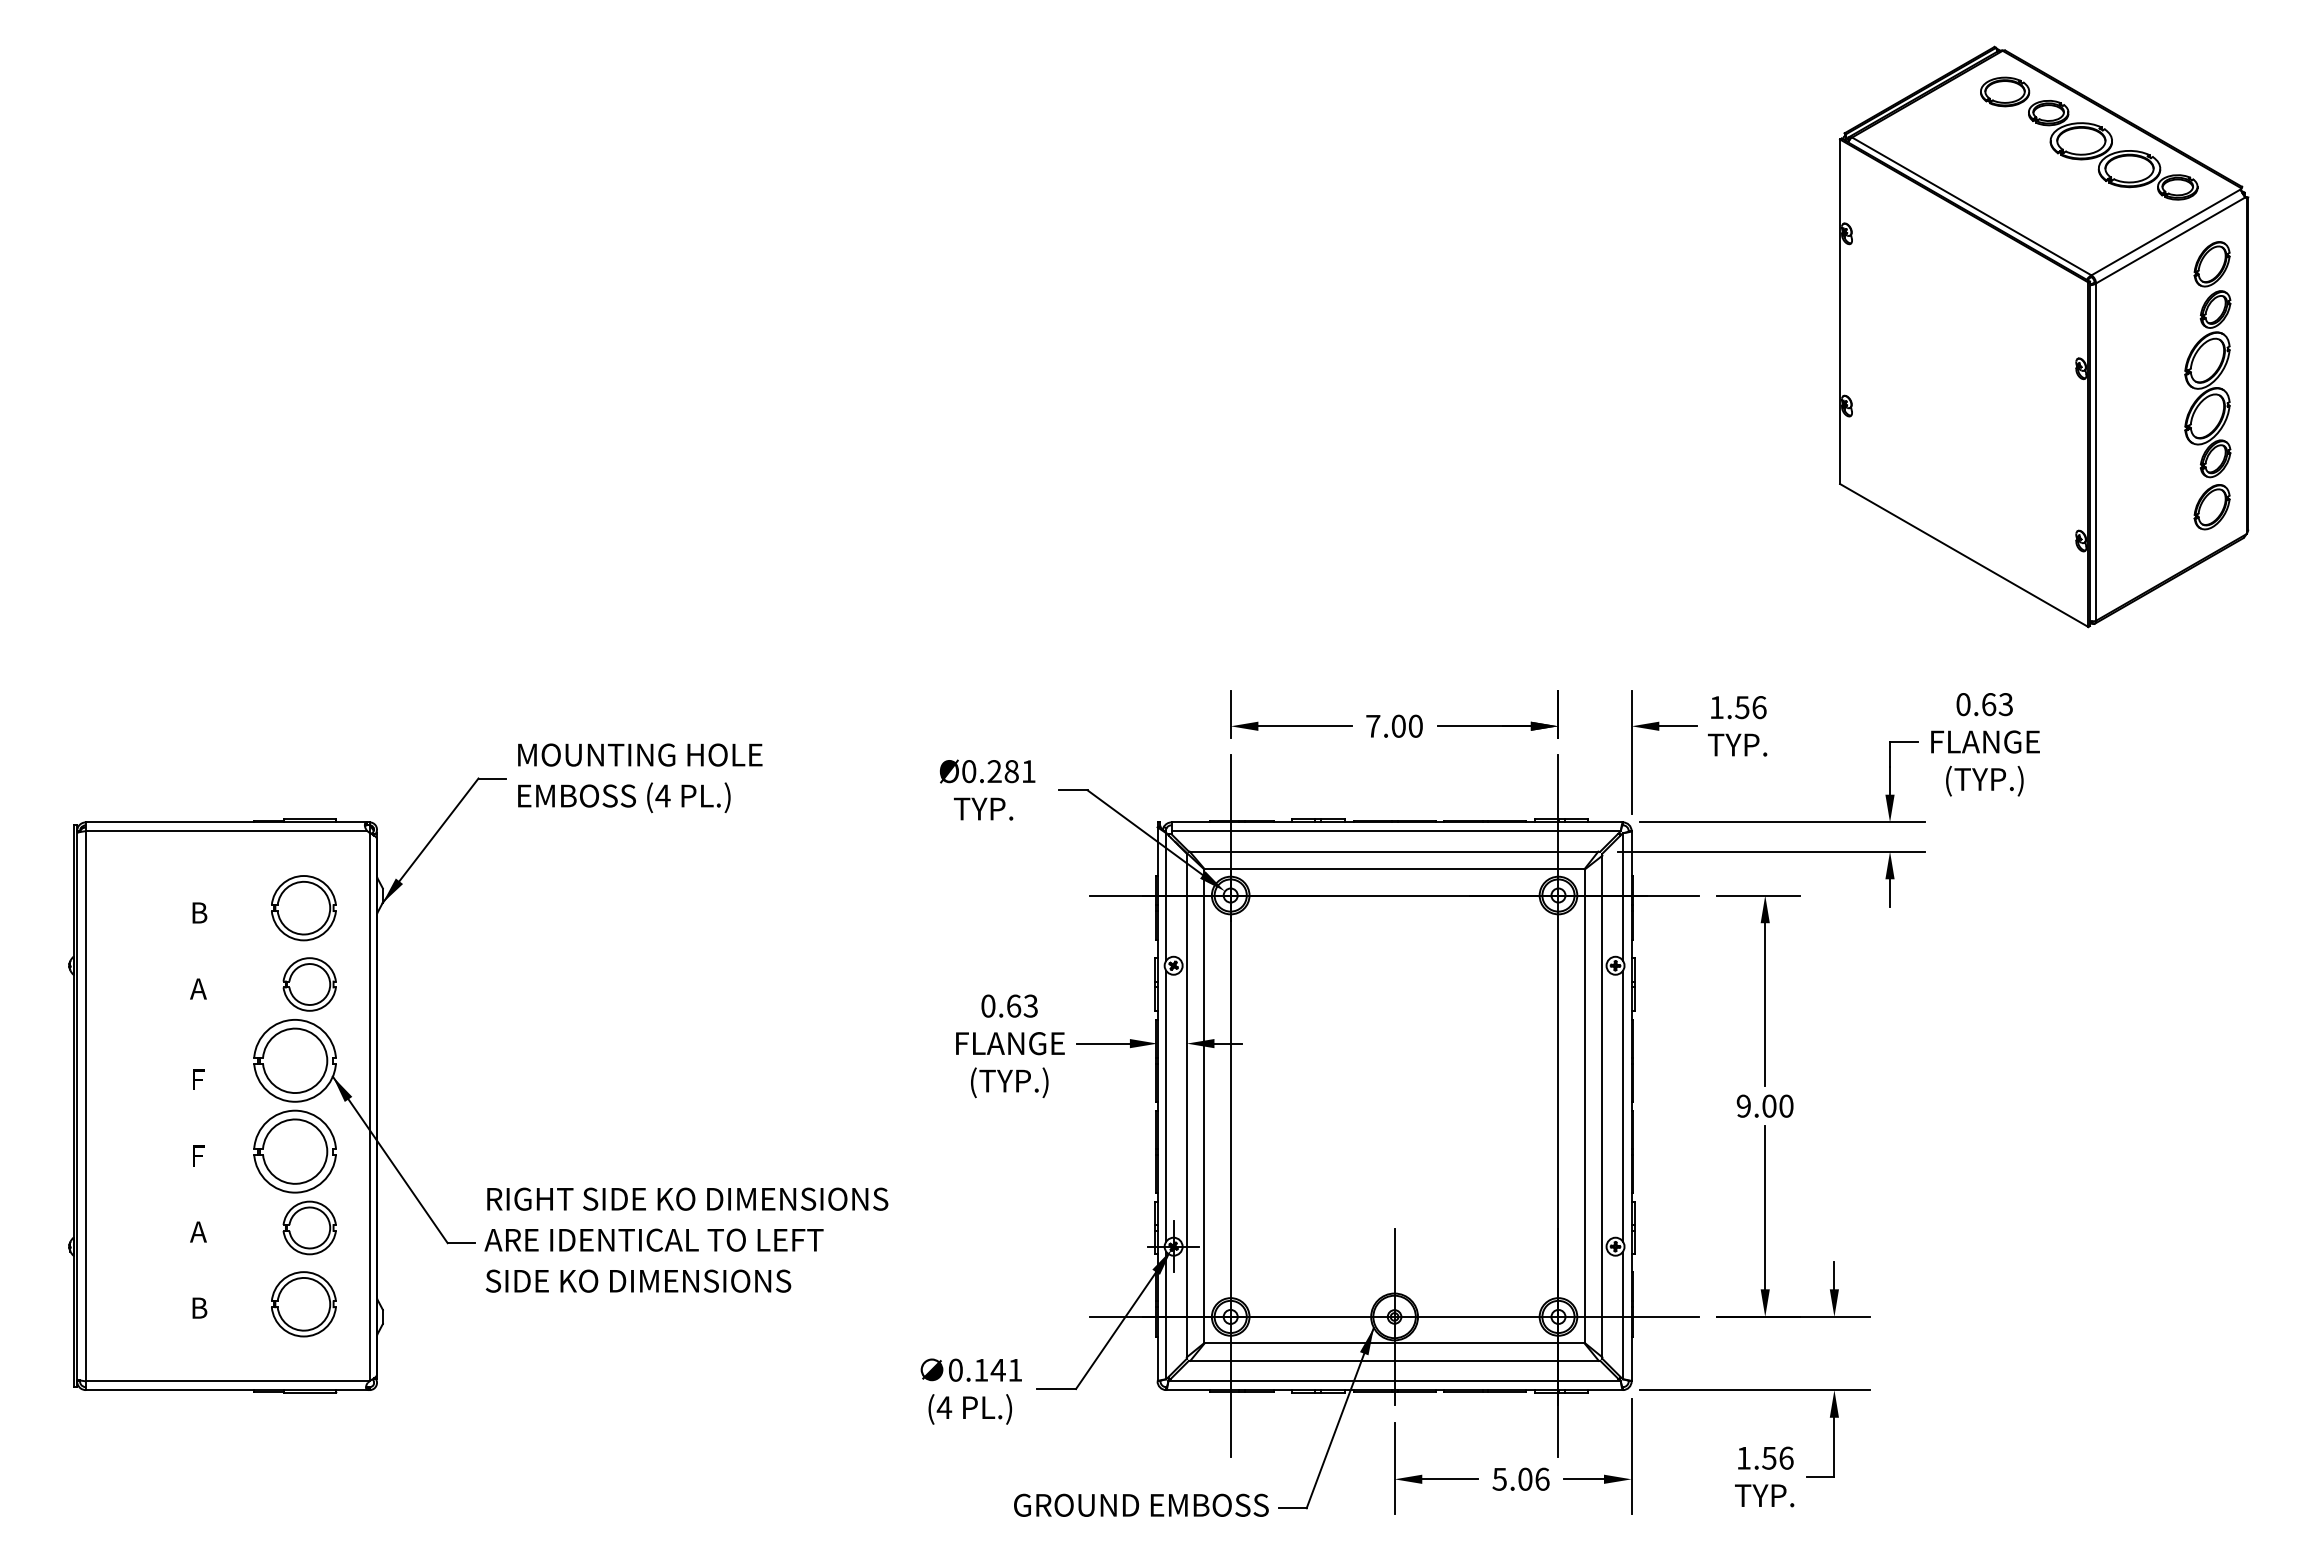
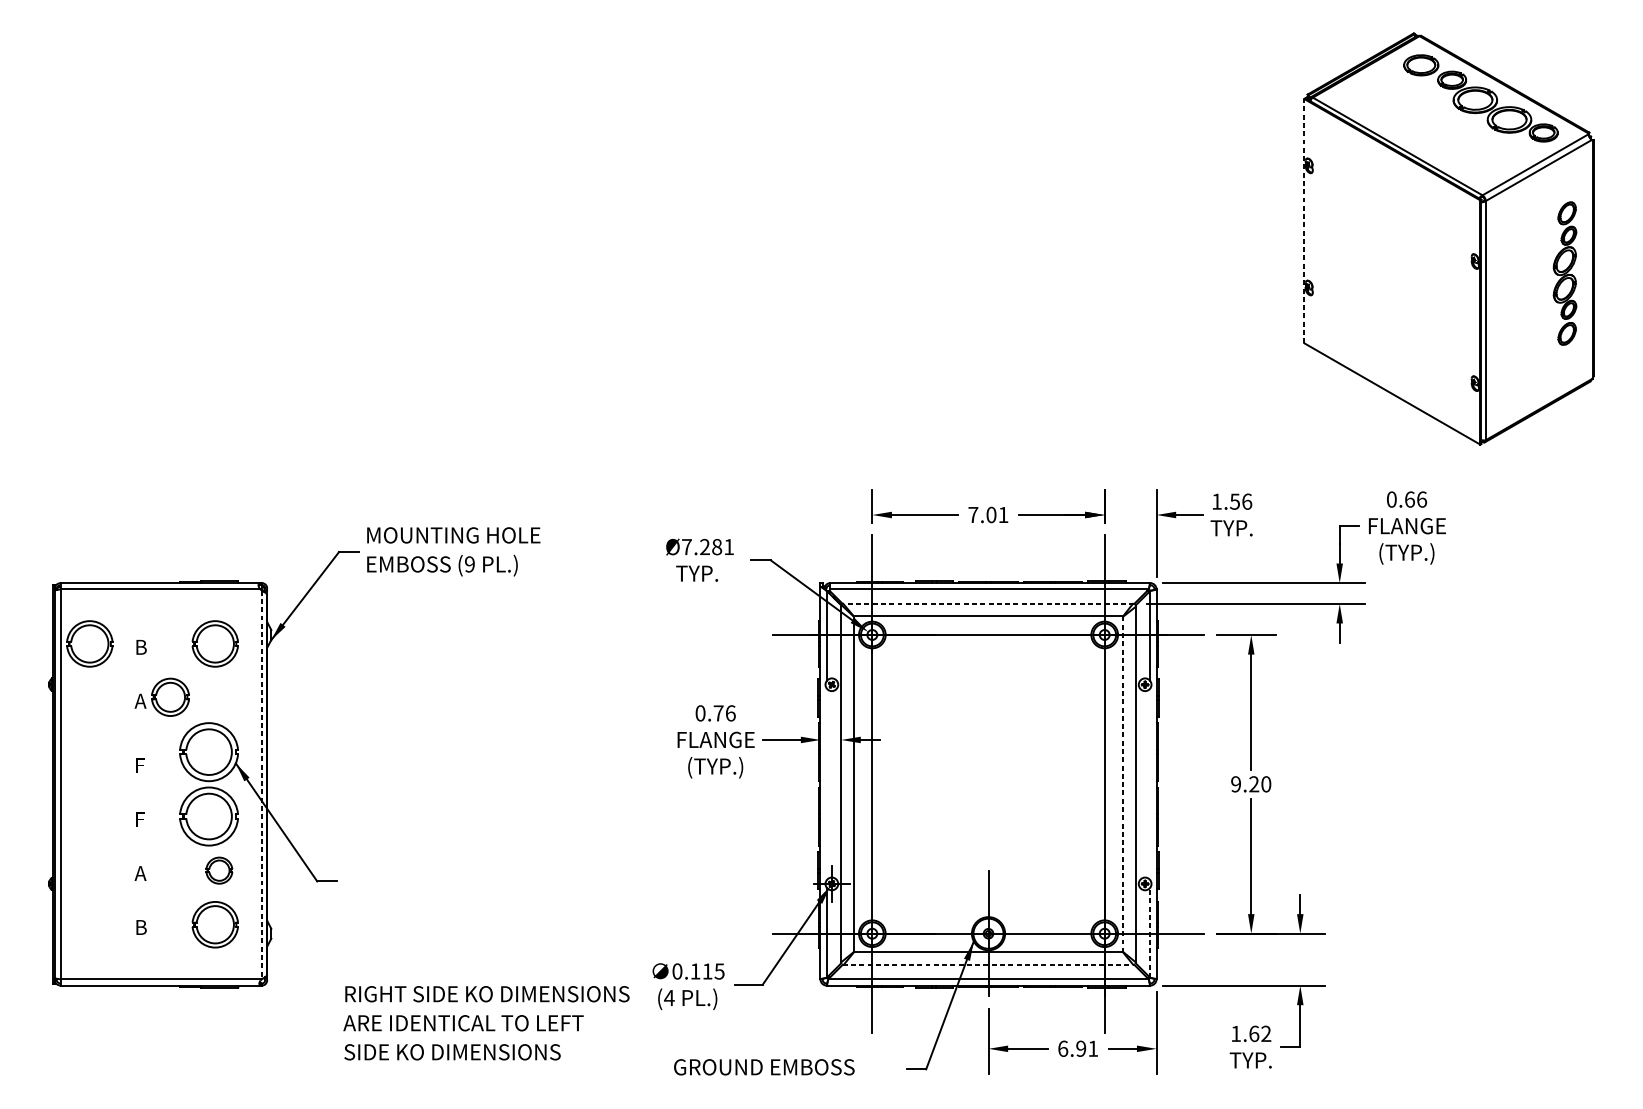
line: (1840, 311) -> (1304, 220), solid -> dashed
part: (2207, 385) -> (1564, 273), size x0.7
text: (2005, 704) -> (1421, 499), 0.63 -> 0.66
text: (1415, 725) -> (1003, 514), 7.00 -> 7.01
text: (969, 771) -> (687, 547), Ø0.281 -> Ø7.281
text: (662, 795) -> (469, 564), (4 -> (9
line: (1394, 851) -> (988, 603), solid -> dashed
part: (126, 908) -> (89, 644), added
part: (309, 984) -> (170, 697), moved
text: (1022, 1005) -> (724, 712), 0.63 -> 0.76
line: (1166, 1105) -> (826, 783), removed
line: (1622, 1105) -> (1150, 783), removed
text: (1769, 1105) -> (1254, 783), 9.00 -> 9.20
line: (369, 1106) -> (261, 784), solid -> dashed
line: (1584, 1106) -> (1123, 784), solid -> dashed
part: (309, 1227) -> (219, 870), size x0.7
text: (686, 1239) -> (486, 1022), moved
line: (1622, 1315) -> (1150, 932), solid -> dashed
line: (1394, 1360) -> (988, 964), solid -> dashed
text: (1006, 1370) -> (713, 971), 0.141 -> 0.115
text: (1777, 1457) -> (1259, 1033), 1.56 -> 1.62
text: (1520, 1478) -> (1077, 1048), 5.06 -> 6.91
text: (1141, 1504) -> (764, 1066), moved

